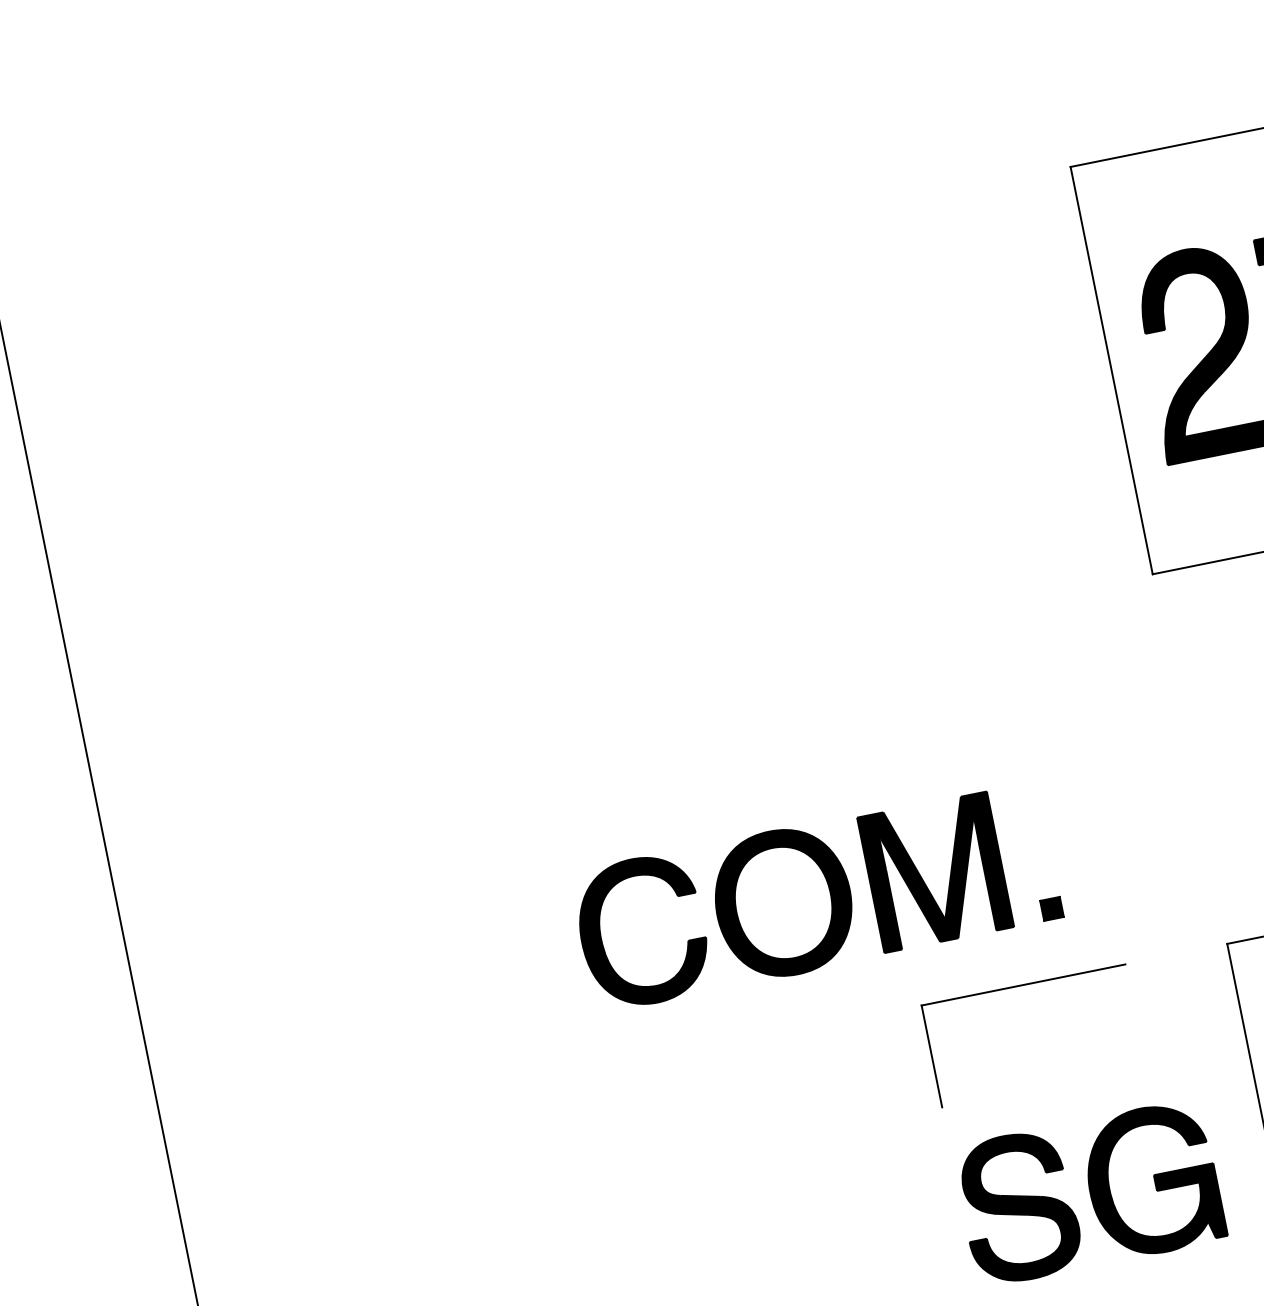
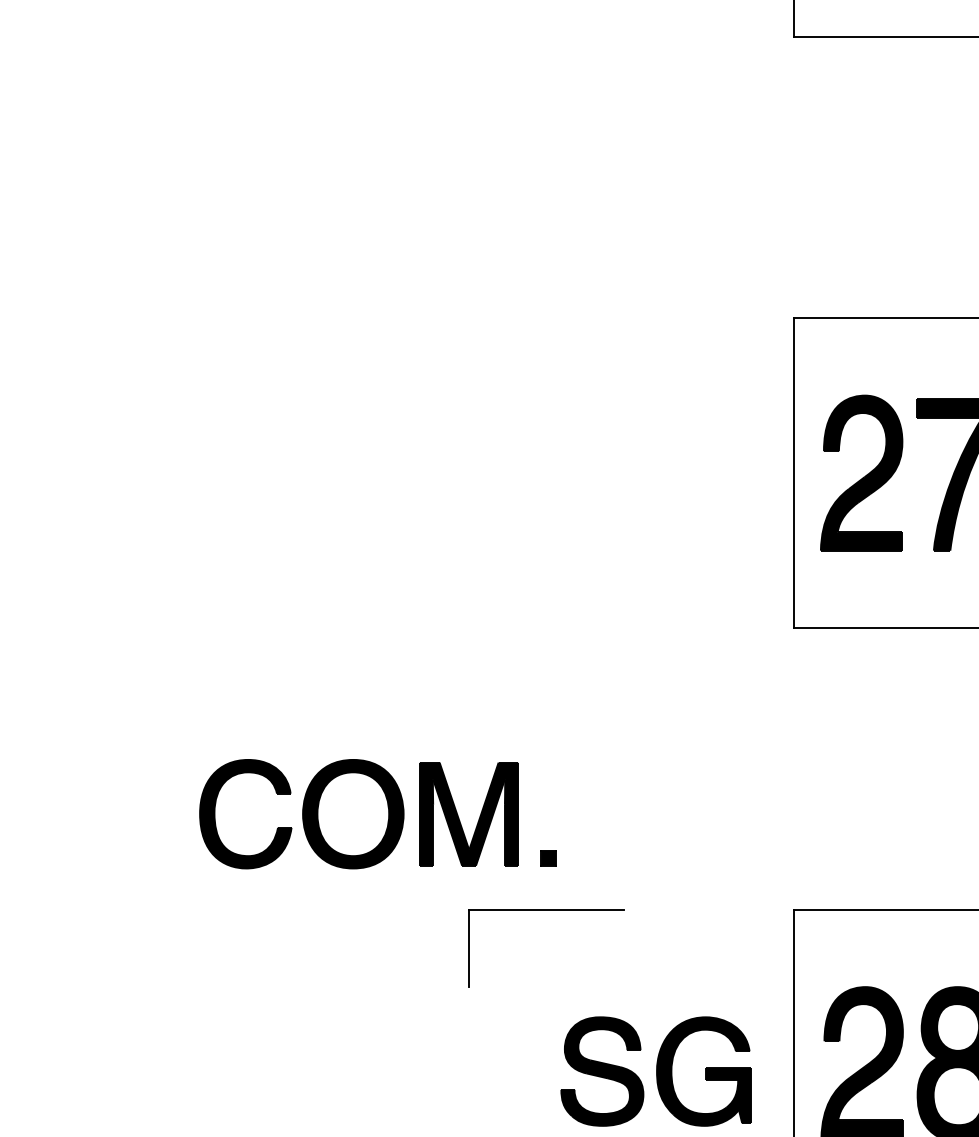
part: (815, 896) -> (377, 814), moved
part: (1023, 986) -> (546, 910), moved

